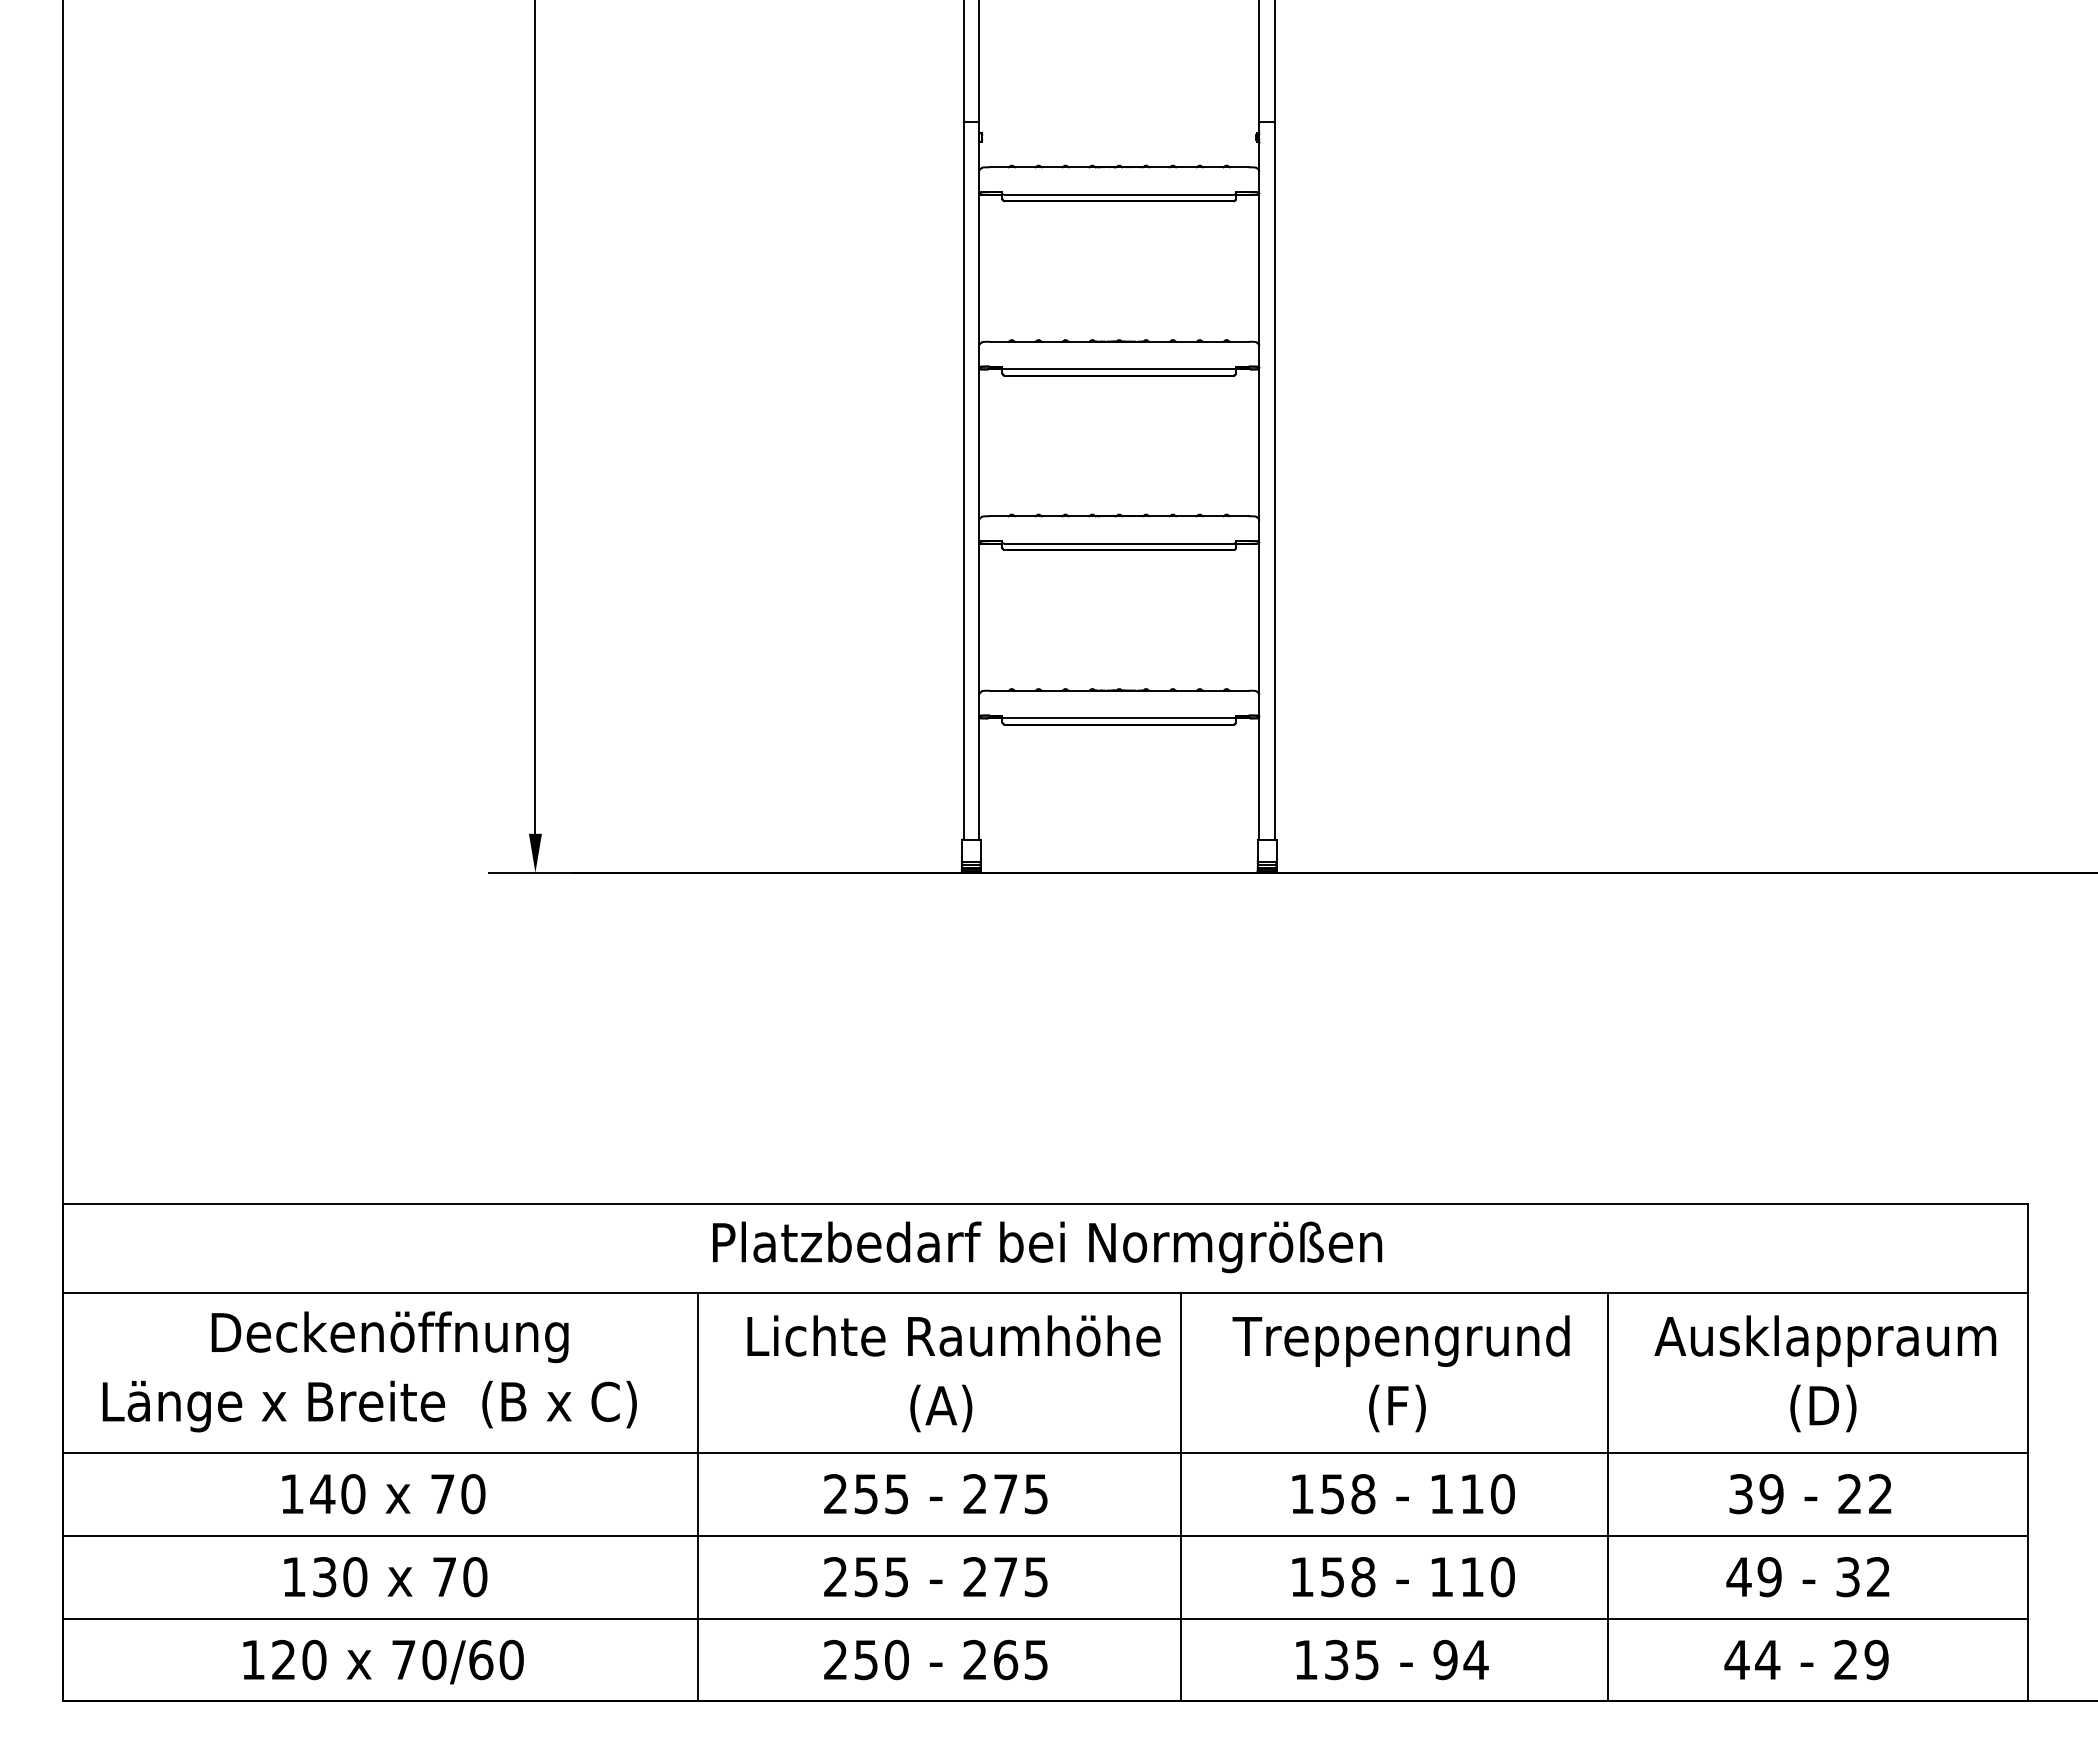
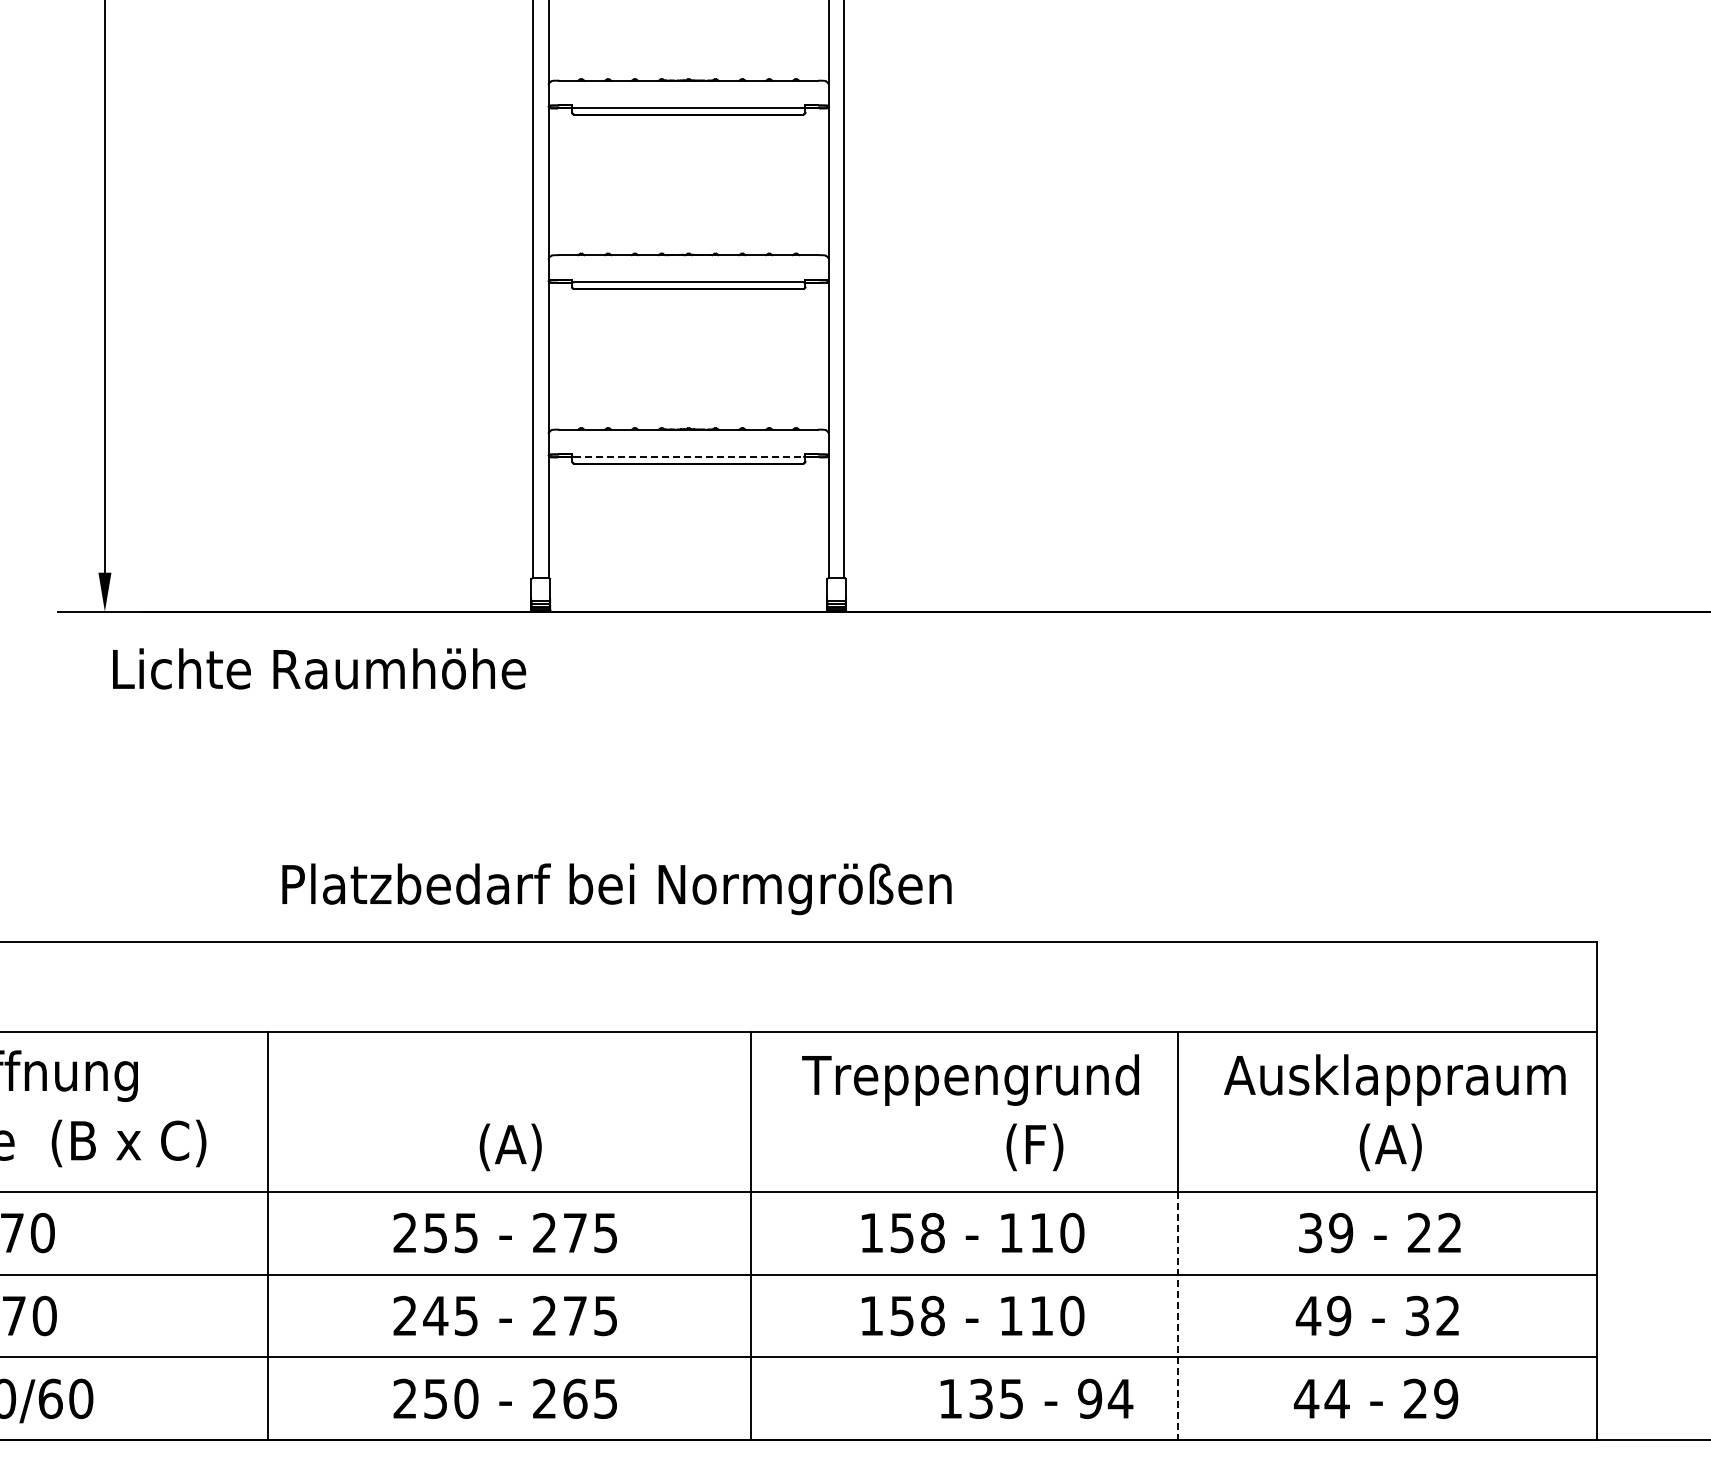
line: (1119, 718) -> (688, 457), solid -> dashed
text: (1047, 1247) -> (616, 889), moved
text: (953, 1335) -> (318, 668), moved
text: (1397, 1408) -> (1034, 1147), moved
text: (1830, 1408) -> (1399, 1147), (D) -> (A)
text: (865, 1577) -> (434, 1316), 255 -> 245
line: (1608, 1577) -> (1177, 1316), solid -> dashed
text: (1392, 1659) -> (1036, 1398), moved

